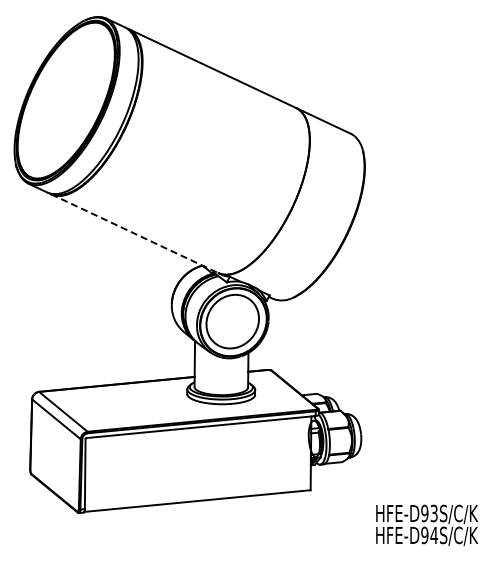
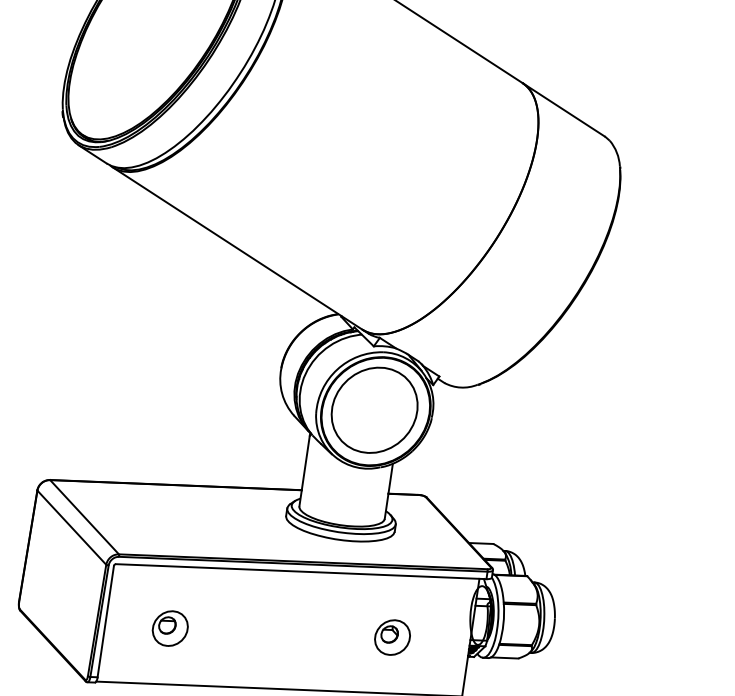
line: (135, 233) -> (238, 248), dashed -> solid
part: (262, 459) -> (392, 636), added
part: (125, 472) -> (170, 627), added

